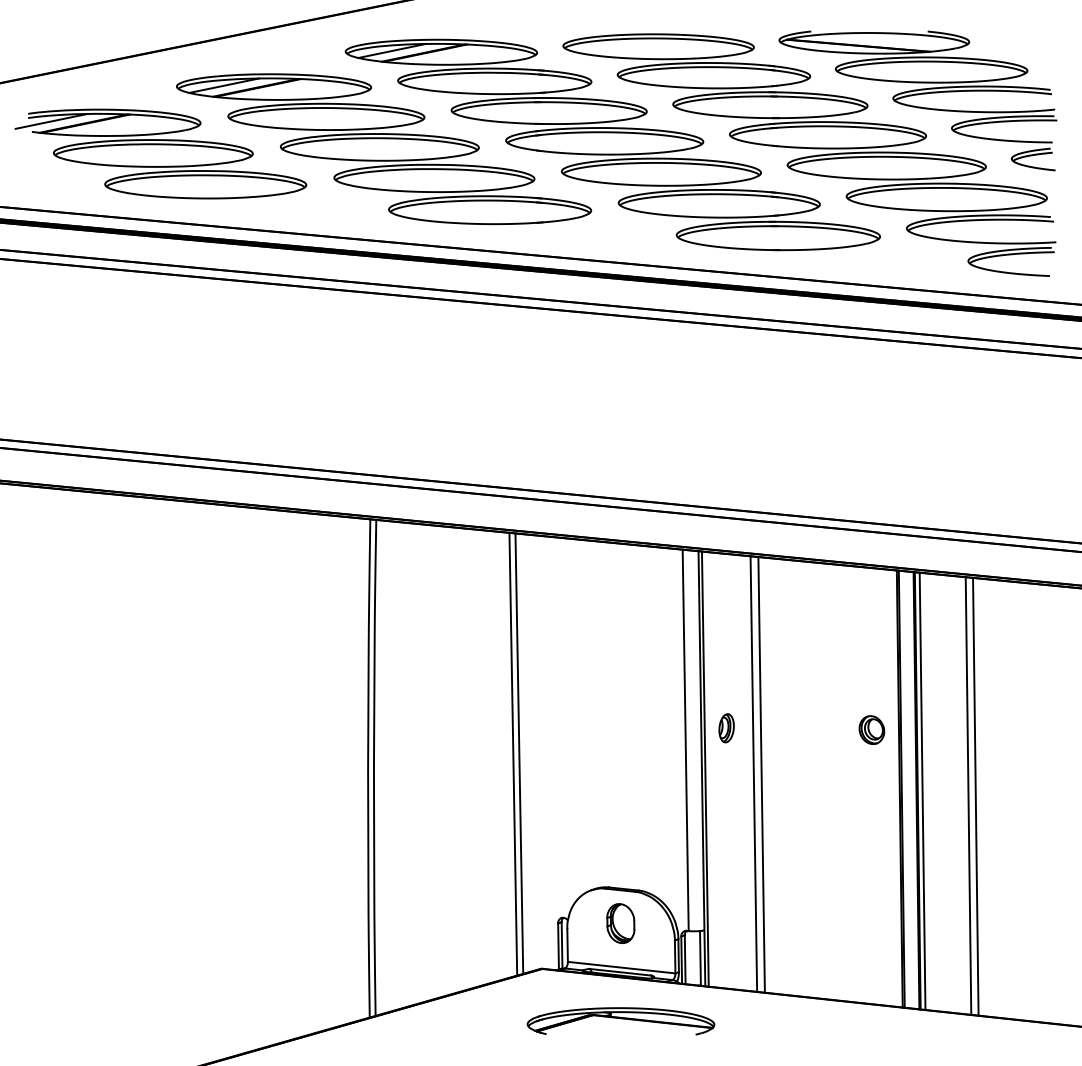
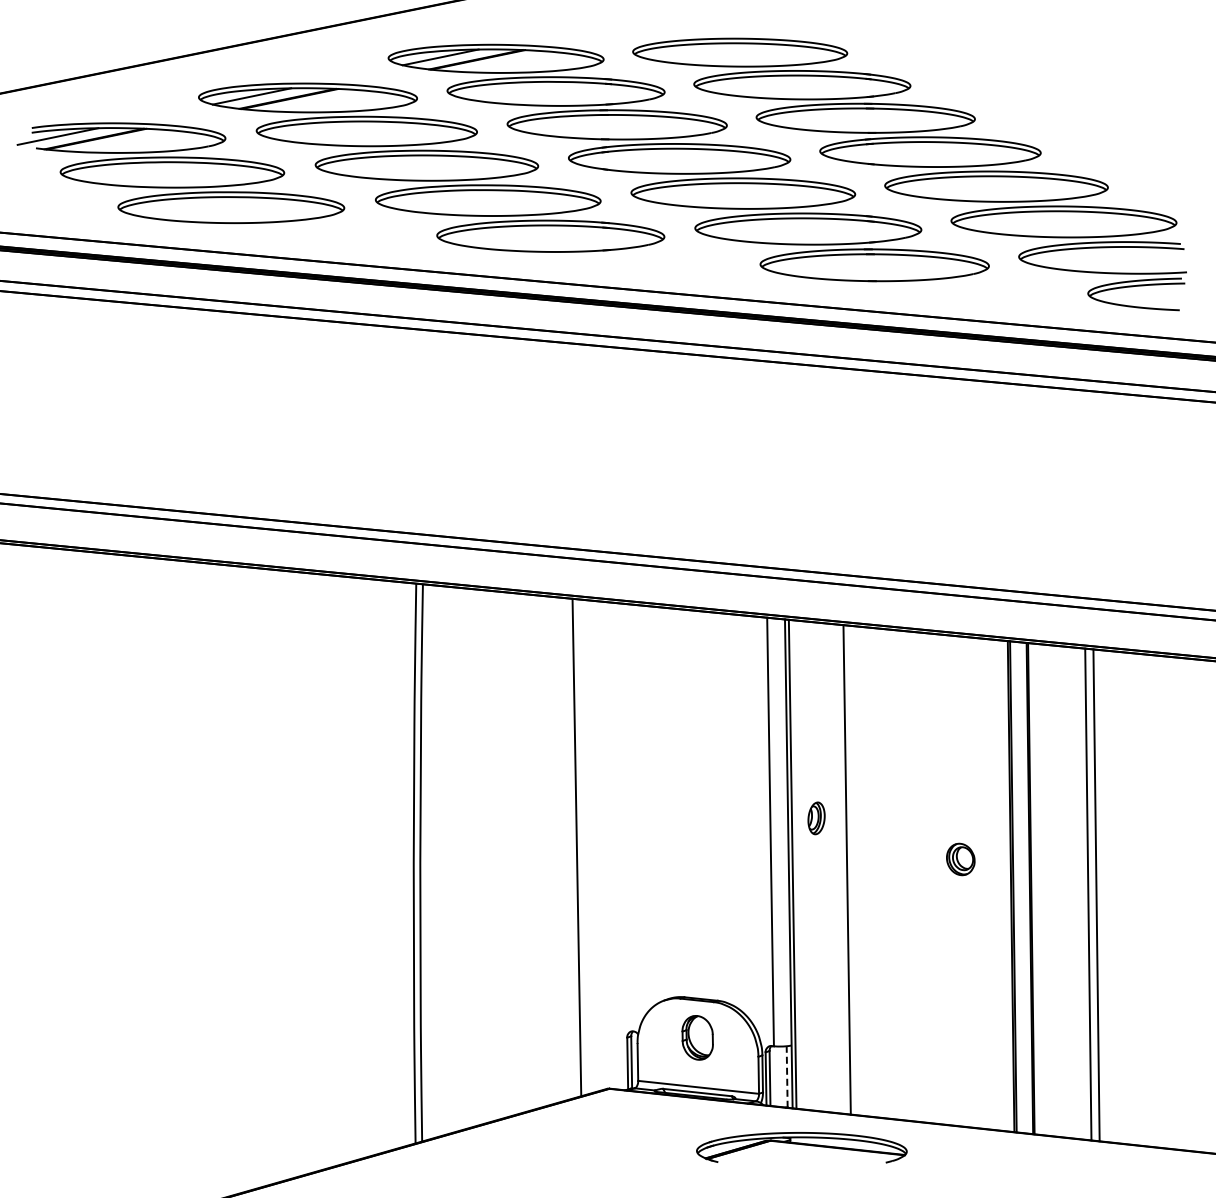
part: (917, 100) -> (1031, 113), removed
part: (871, 730) -> (960, 859), moved
line: (519, 753) -> (583, 846), removed
line: (761, 774) -> (855, 870), removed
line: (922, 790) -> (1036, 888), removed
line: (700, 958) -> (787, 1077), solid -> dashed
part: (620, 1021) -> (801, 1147), moved

